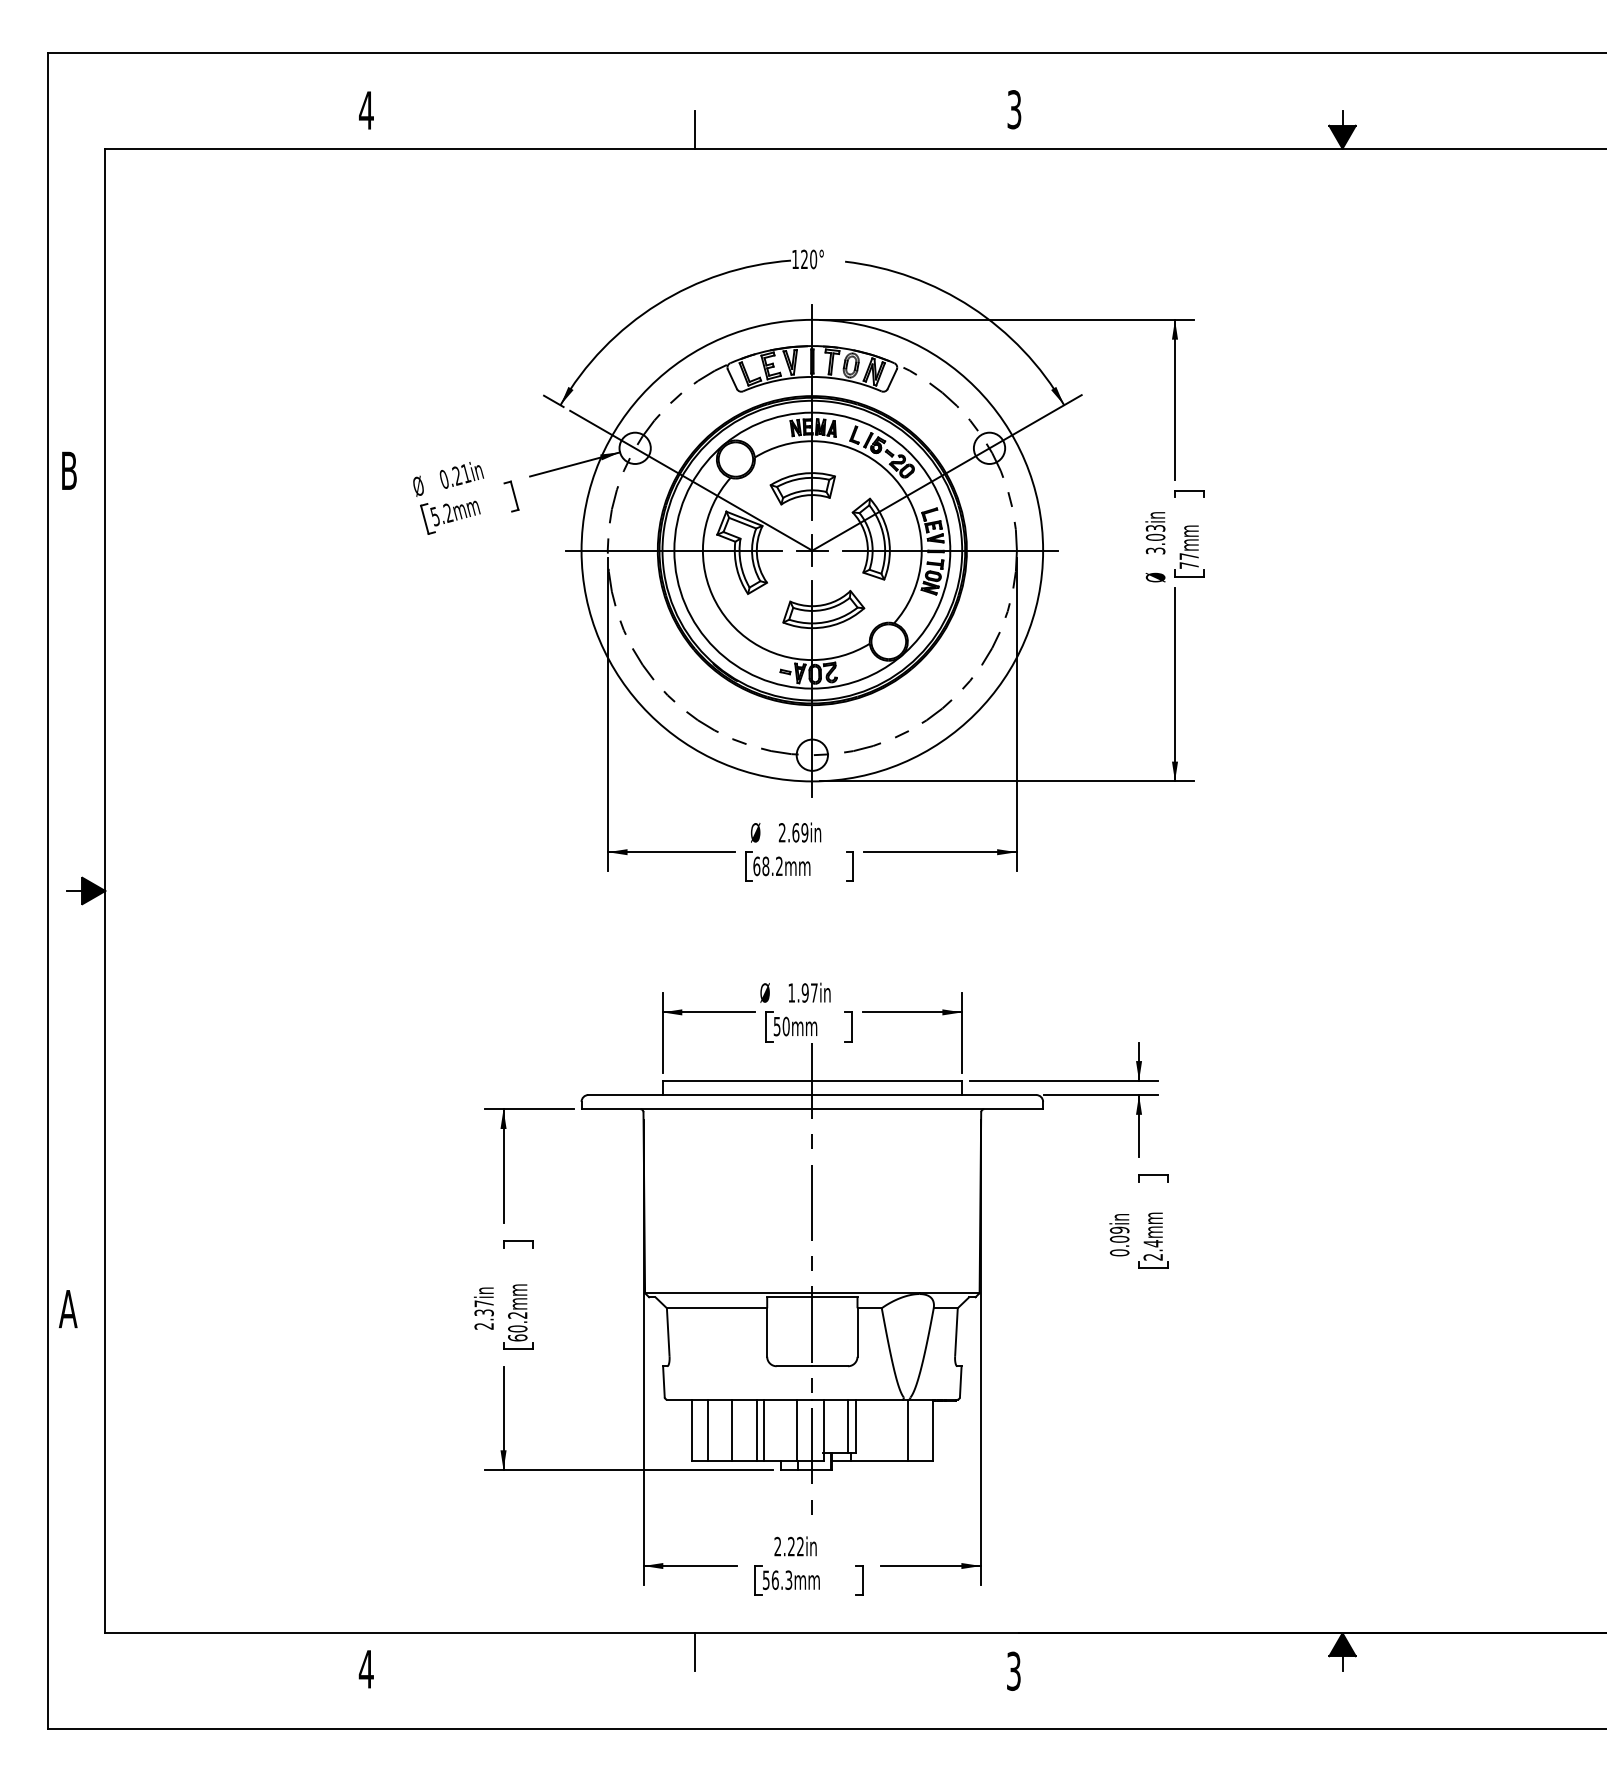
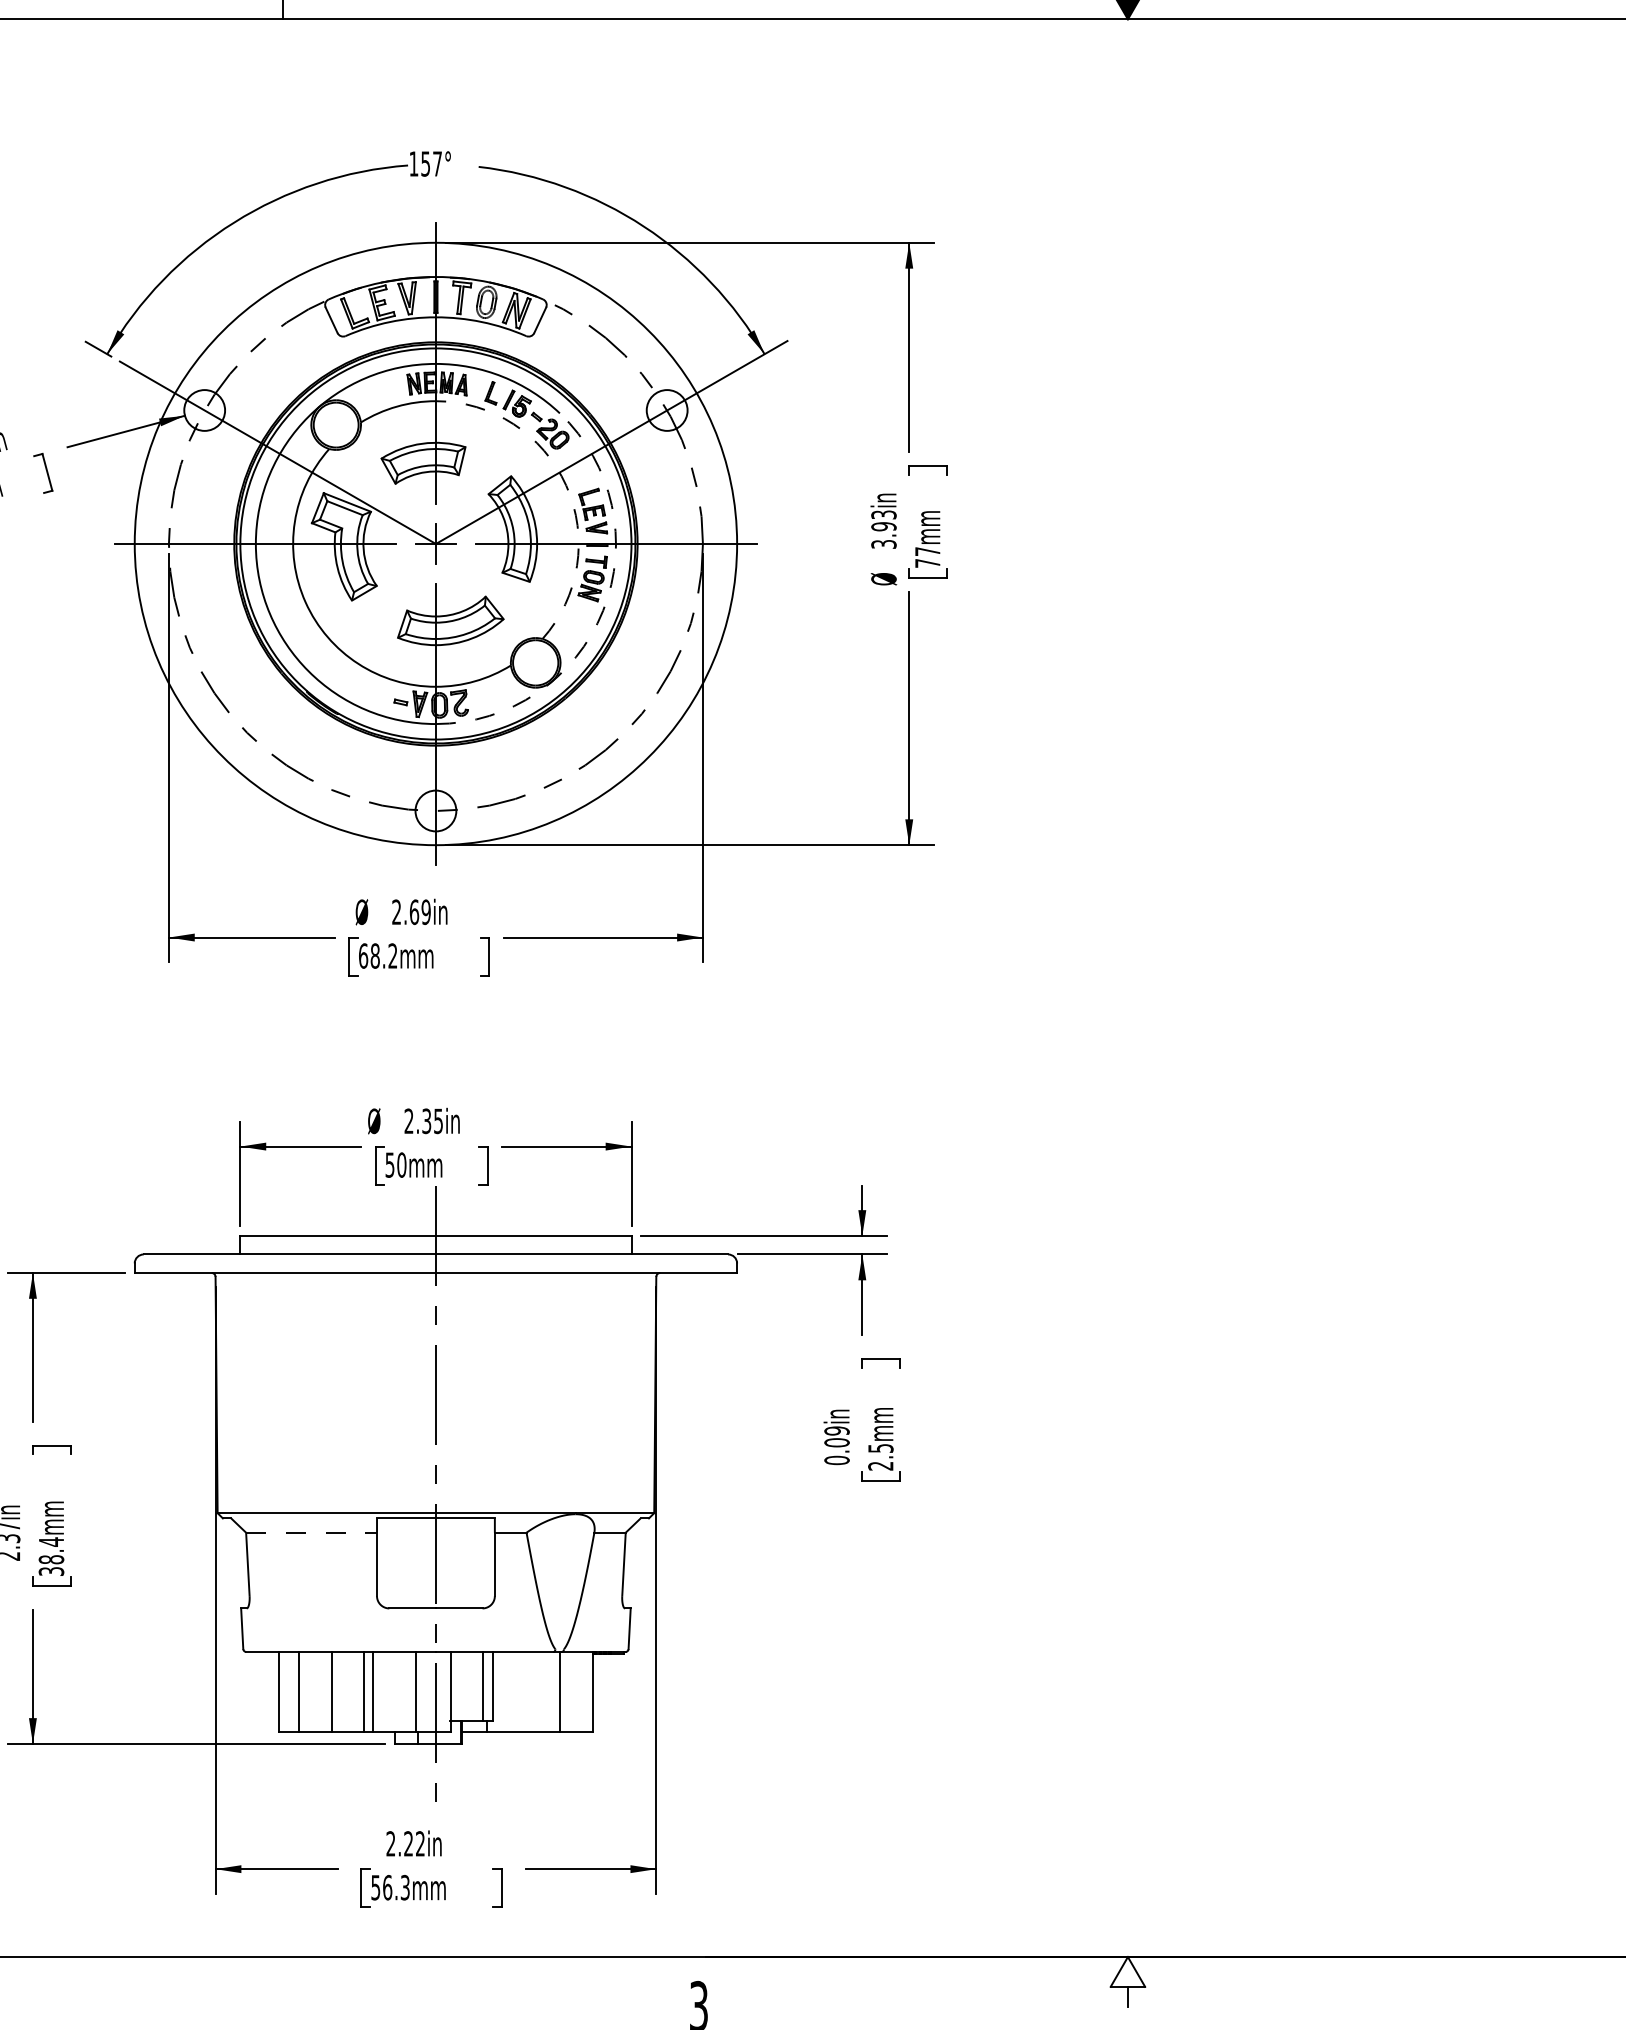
text: (809, 259) -> (432, 164), 120° -> 157°
arc: (912, 505) -> (566, 485), solid -> dashed
text: (1155, 537) -> (883, 526), 3.03in -> 3.93in
arc: (940, 601) -> (603, 610), solid -> dashed
text: (802, 992) -> (423, 1120), 1.97in -> 2.35in
text: (1153, 1243) -> (881, 1448), 2.4mm -> 2.5mm
line: (717, 1308) -> (312, 1533), solid -> dashed
text: (517, 1326) -> (51, 1556), 60.2mm -> 38.4mm
fill: (1342, 1644) -> (1127, 1971), removed
line: (695, 1652) -> (283, 1982), removed

